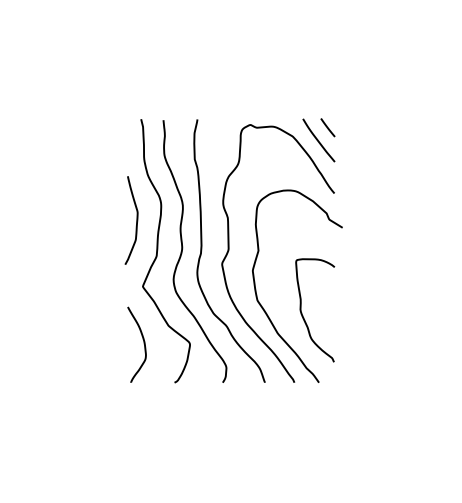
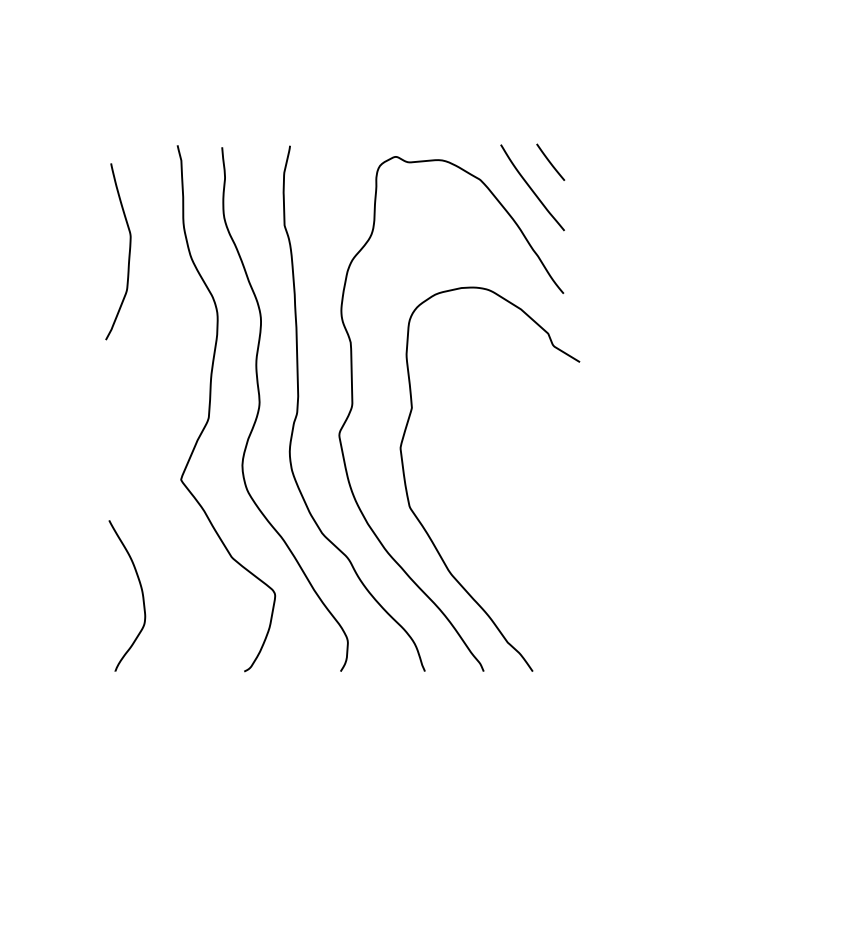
curve: (136, 220) -> (128, 251), moved
curve: (303, 315) -> (501, 537), removed
curve: (143, 343) -> (140, 593), moved

